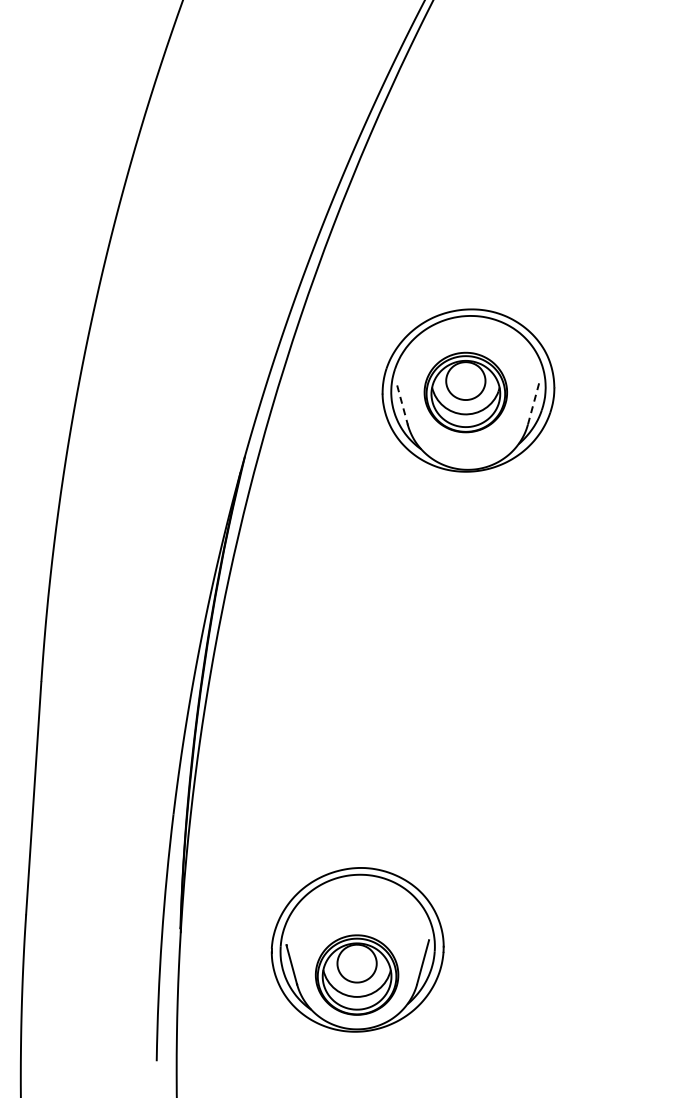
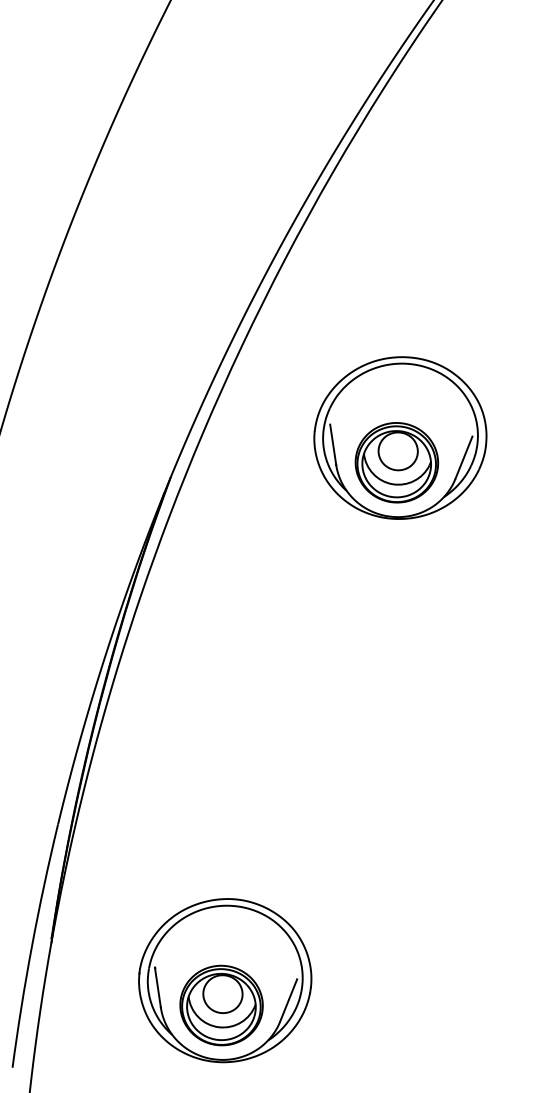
part: (465, 392) -> (396, 462), moved
line: (533, 402) -> (463, 457), dashed -> solid
line: (402, 405) -> (333, 445), dashed -> solid

